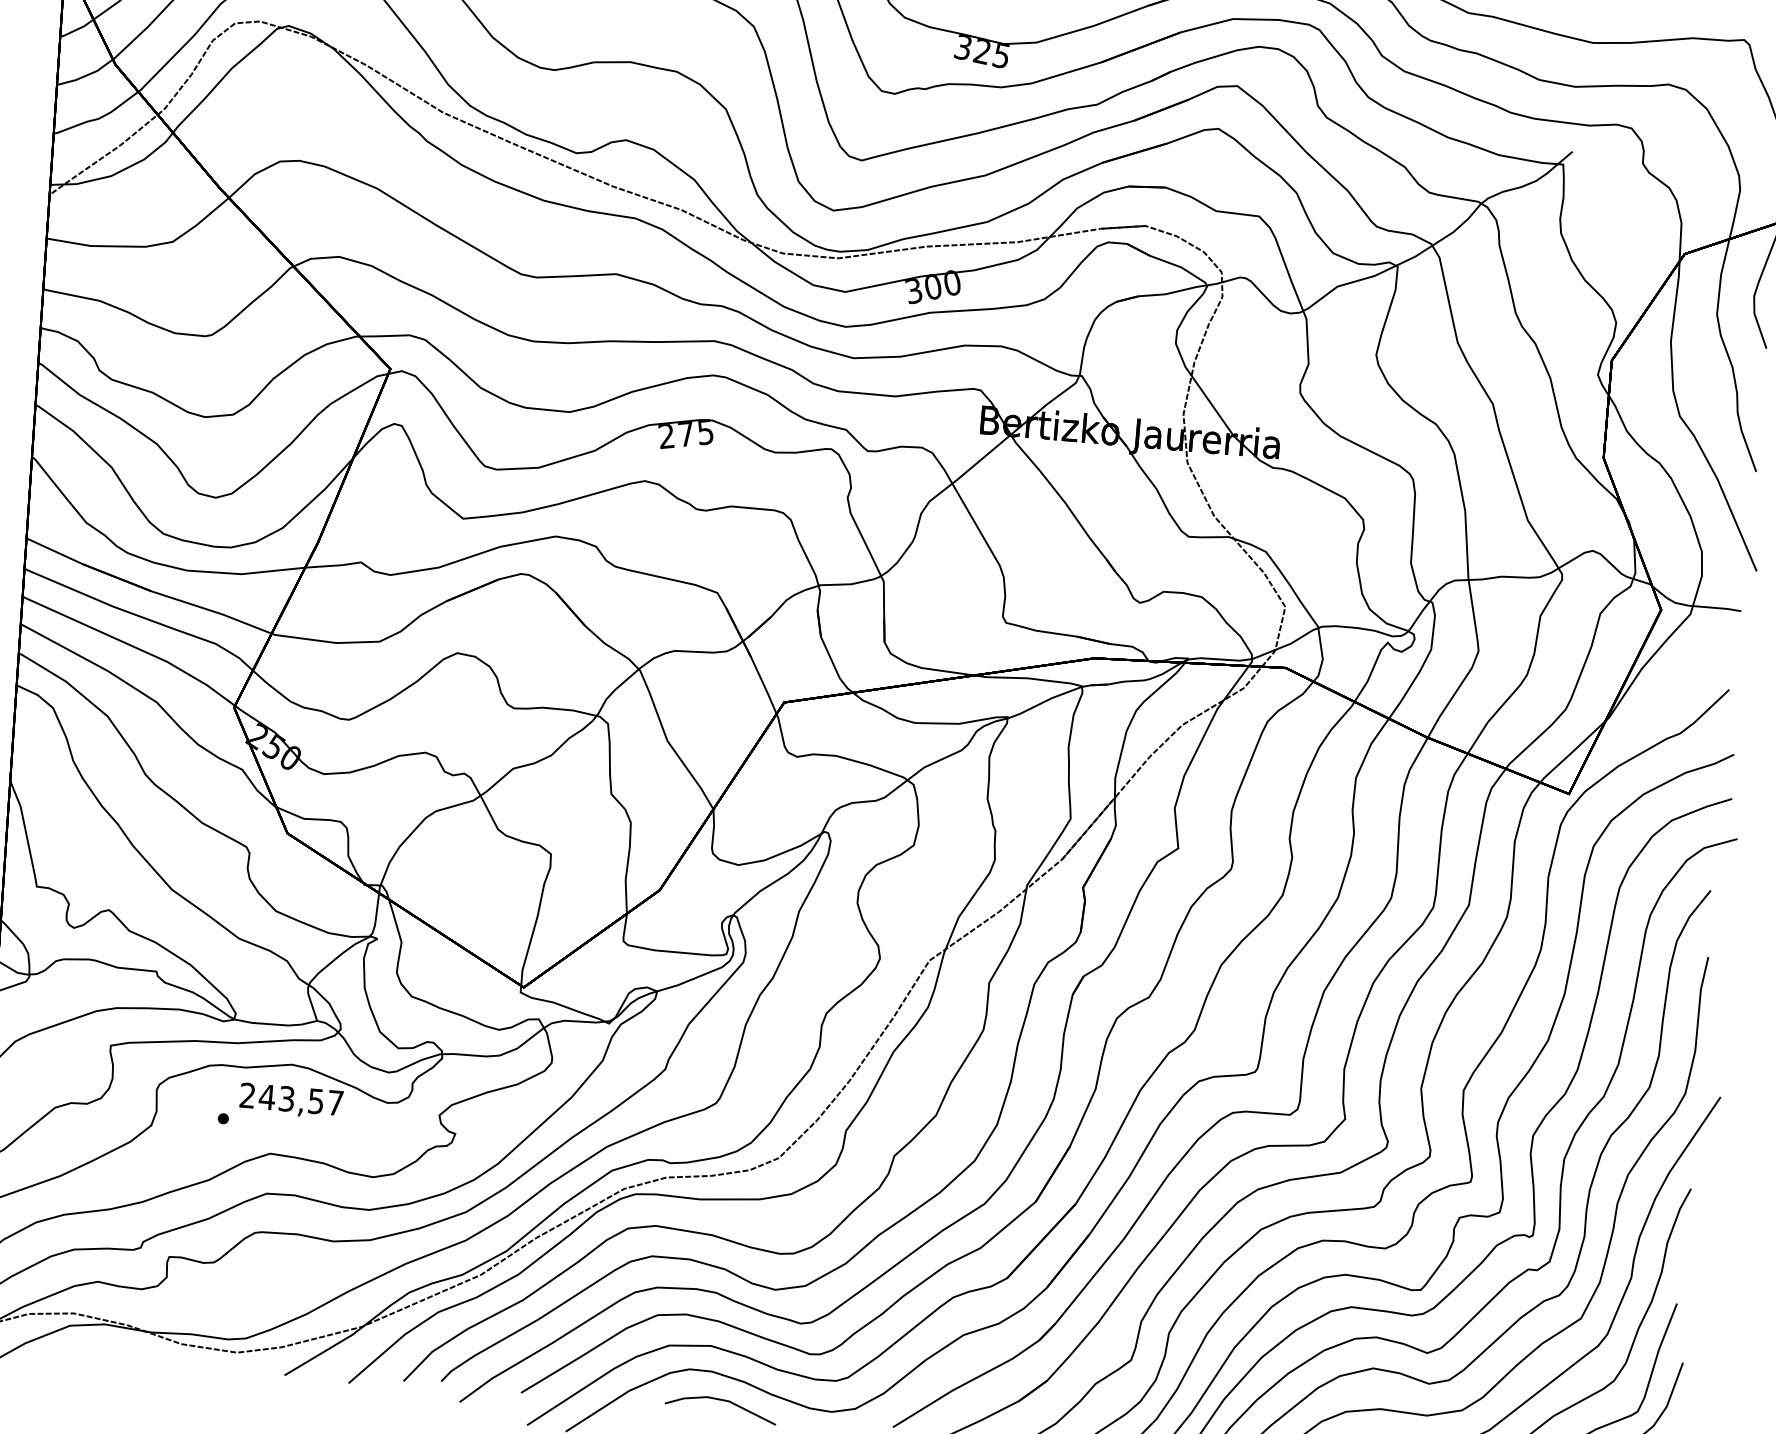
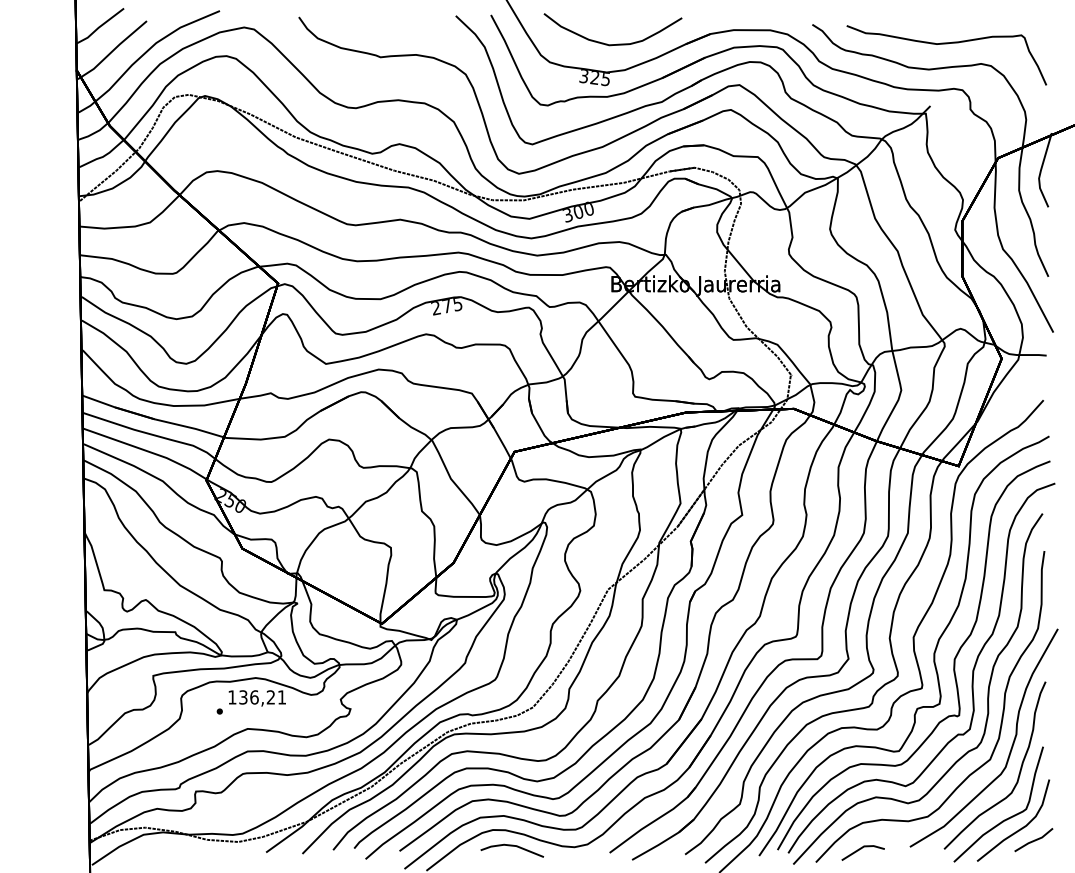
text: (290, 1099) -> (256, 697), 243,57 -> 136,21

